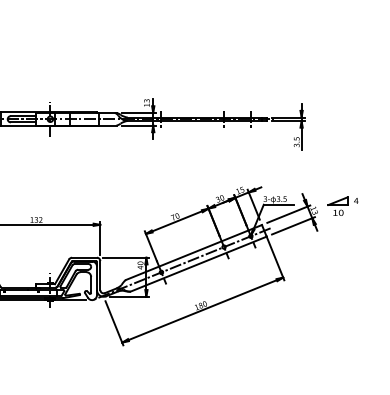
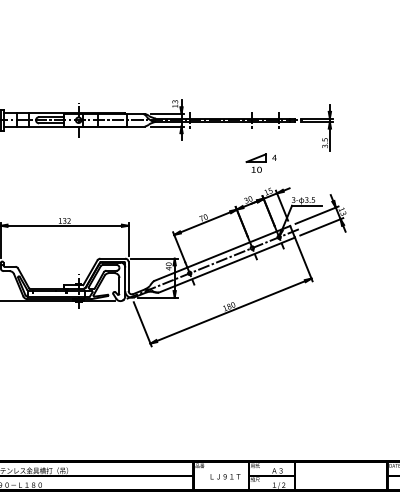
part: (342, 205) -> (260, 162), moved

